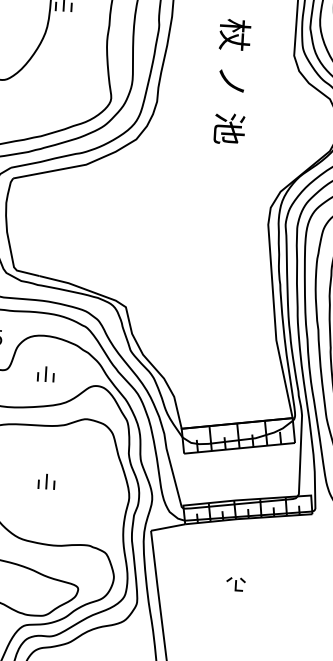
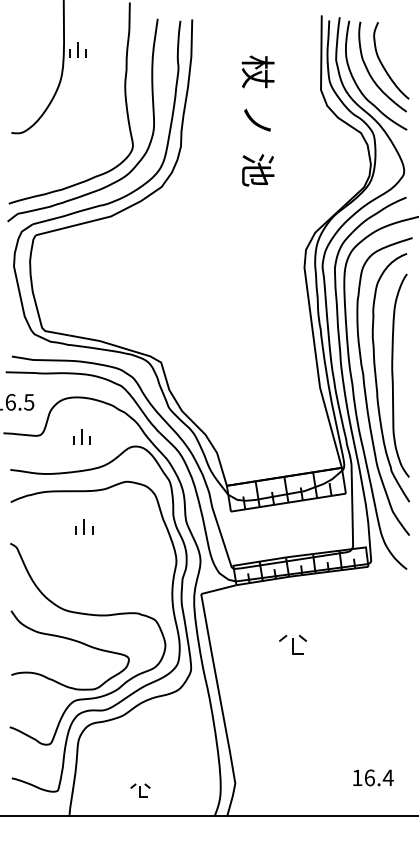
part: (46, 480) -> (84, 526), moved
part: (235, 584) -> (292, 644), size x1.4

